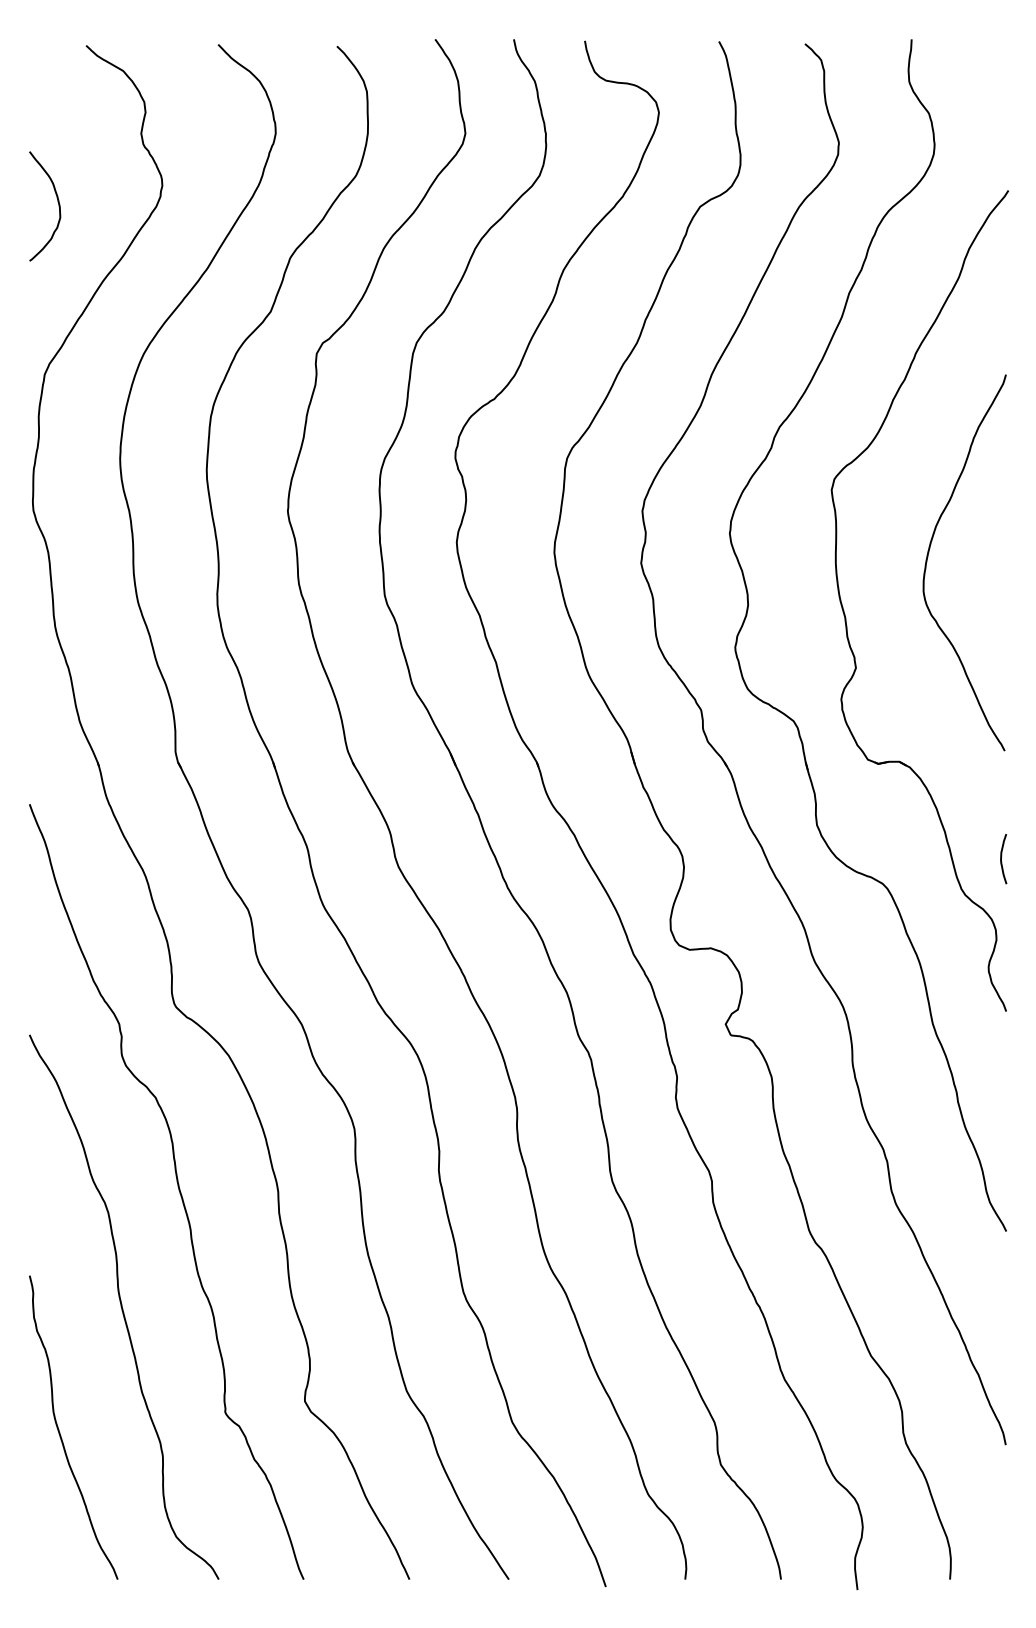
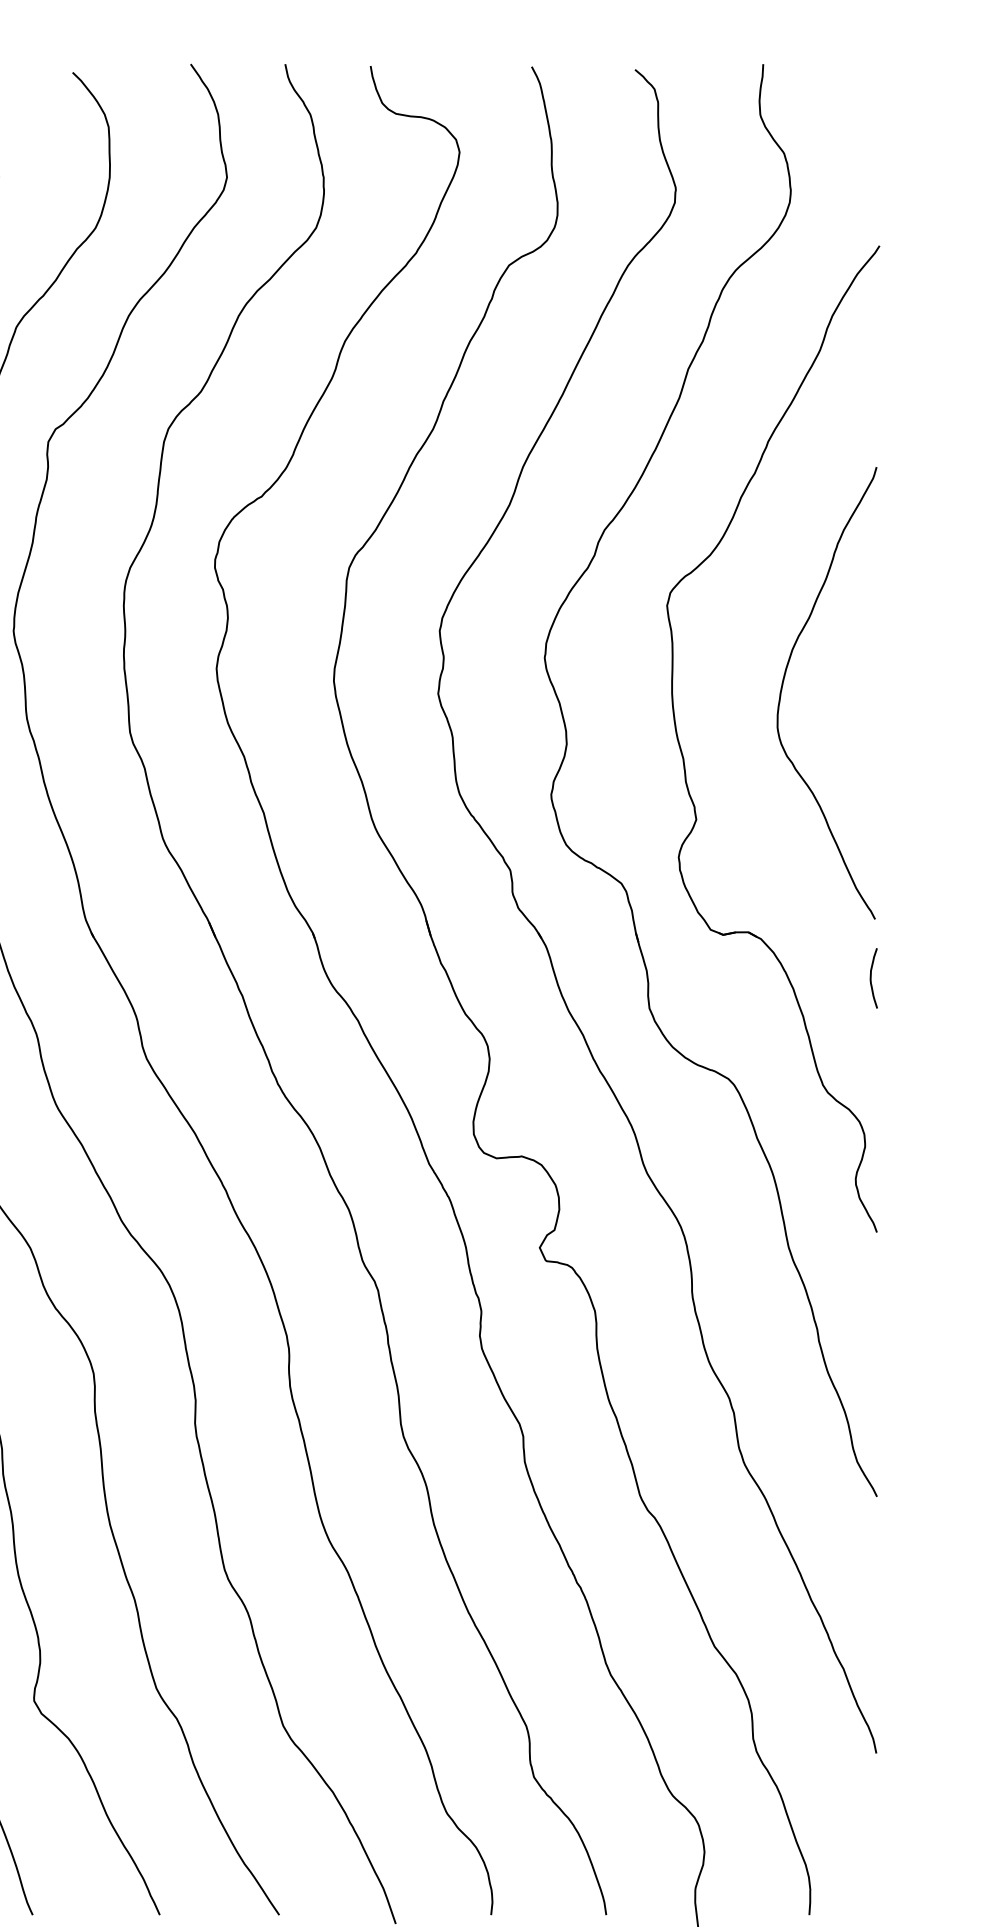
curve: (1001, 859) -> (871, 978), moved

